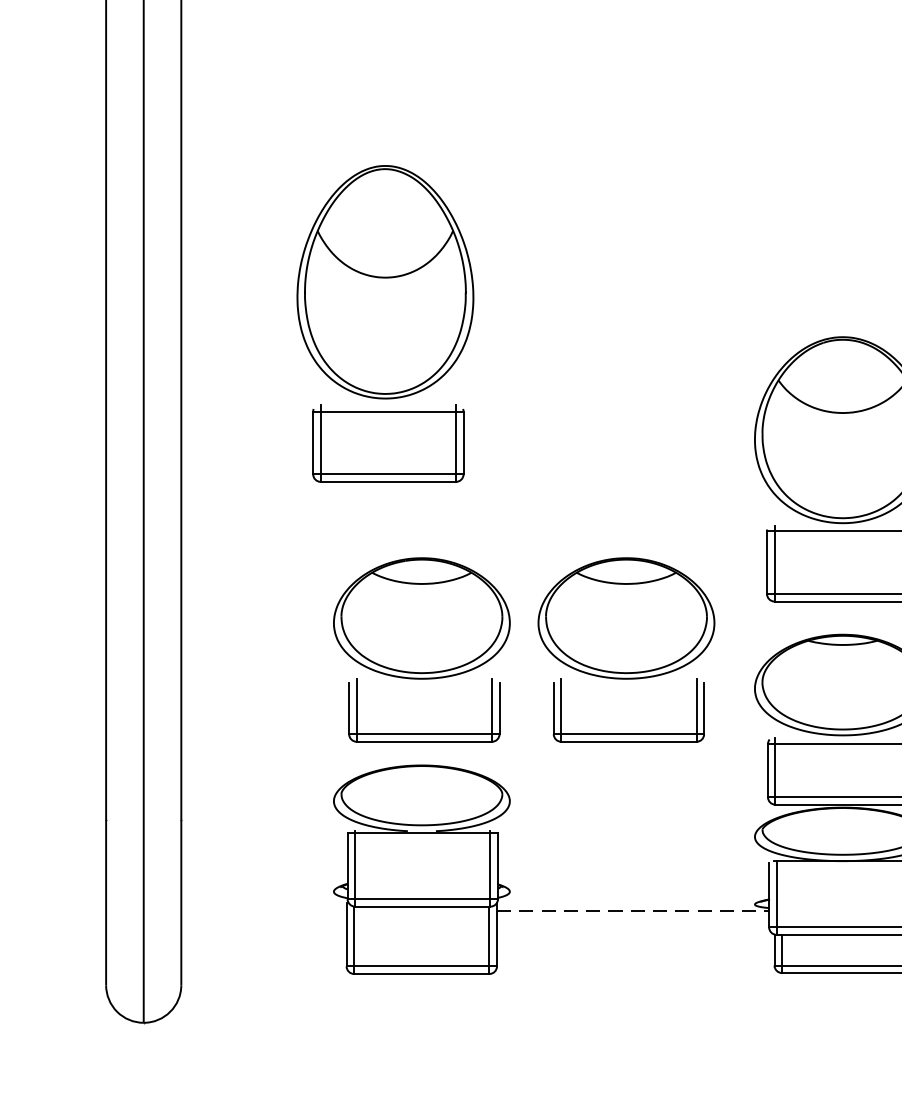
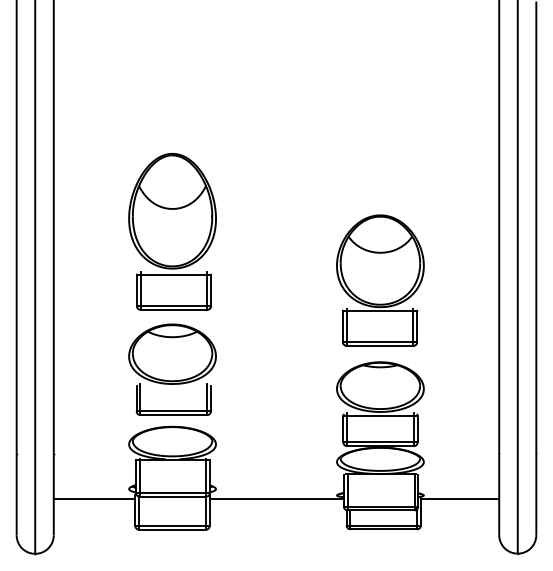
part: (385, 323) -> (172, 231), moved
part: (626, 649) -> (273, 369), removed
line: (263, 910) -> (94, 498), added
line: (634, 910) -> (277, 498), dashed -> solid

